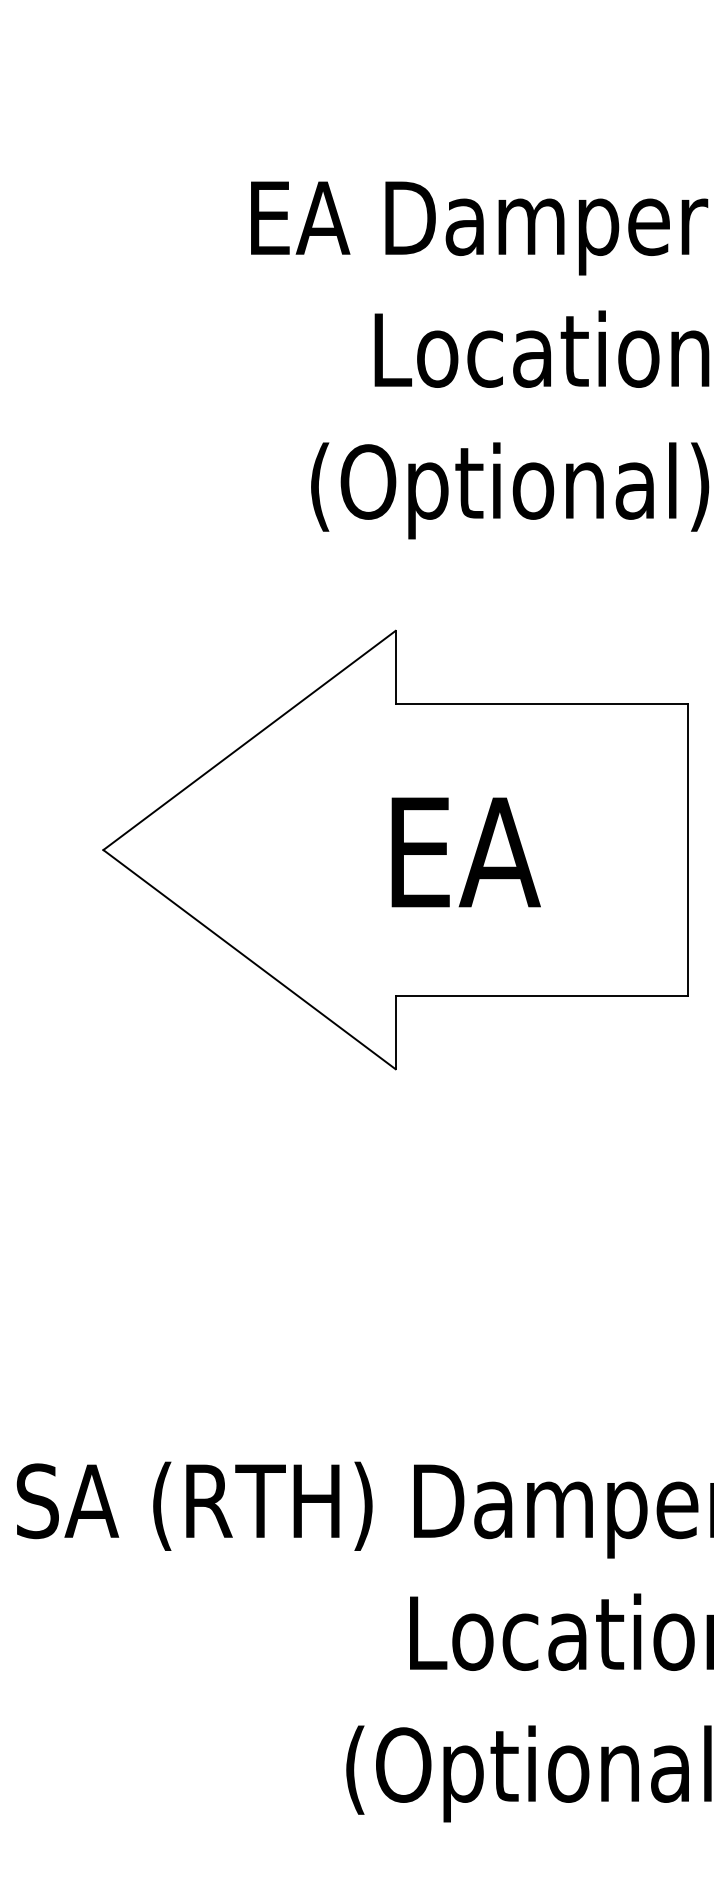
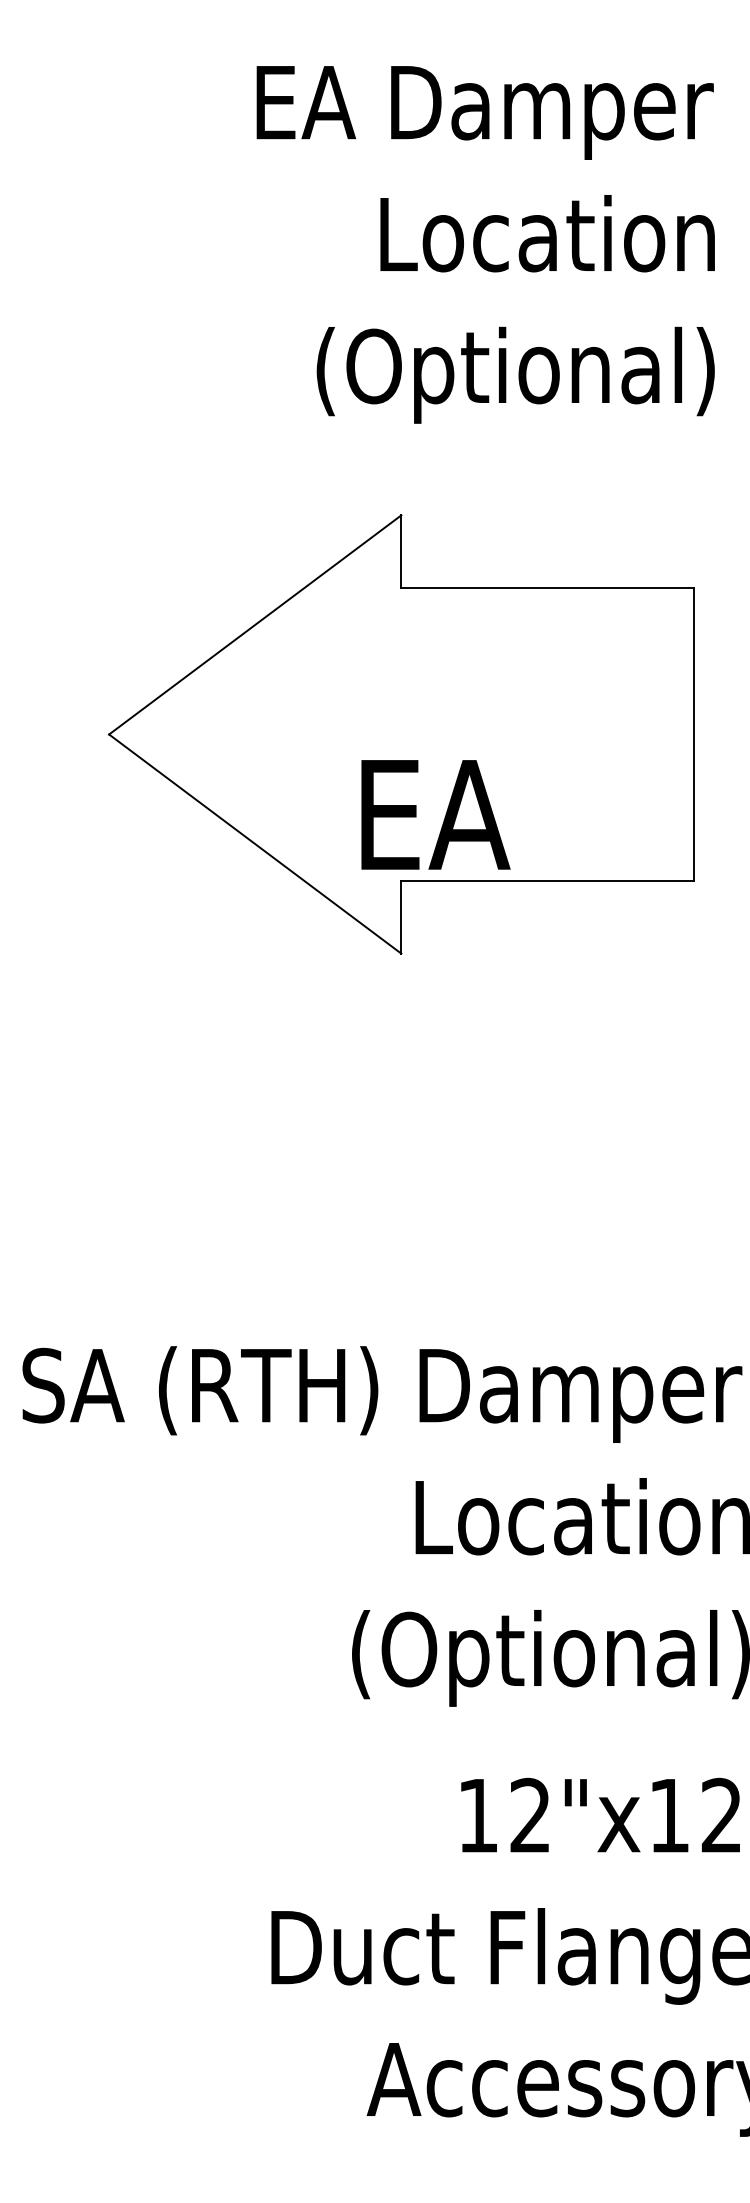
text: (465, 852) -> (435, 814), moved

